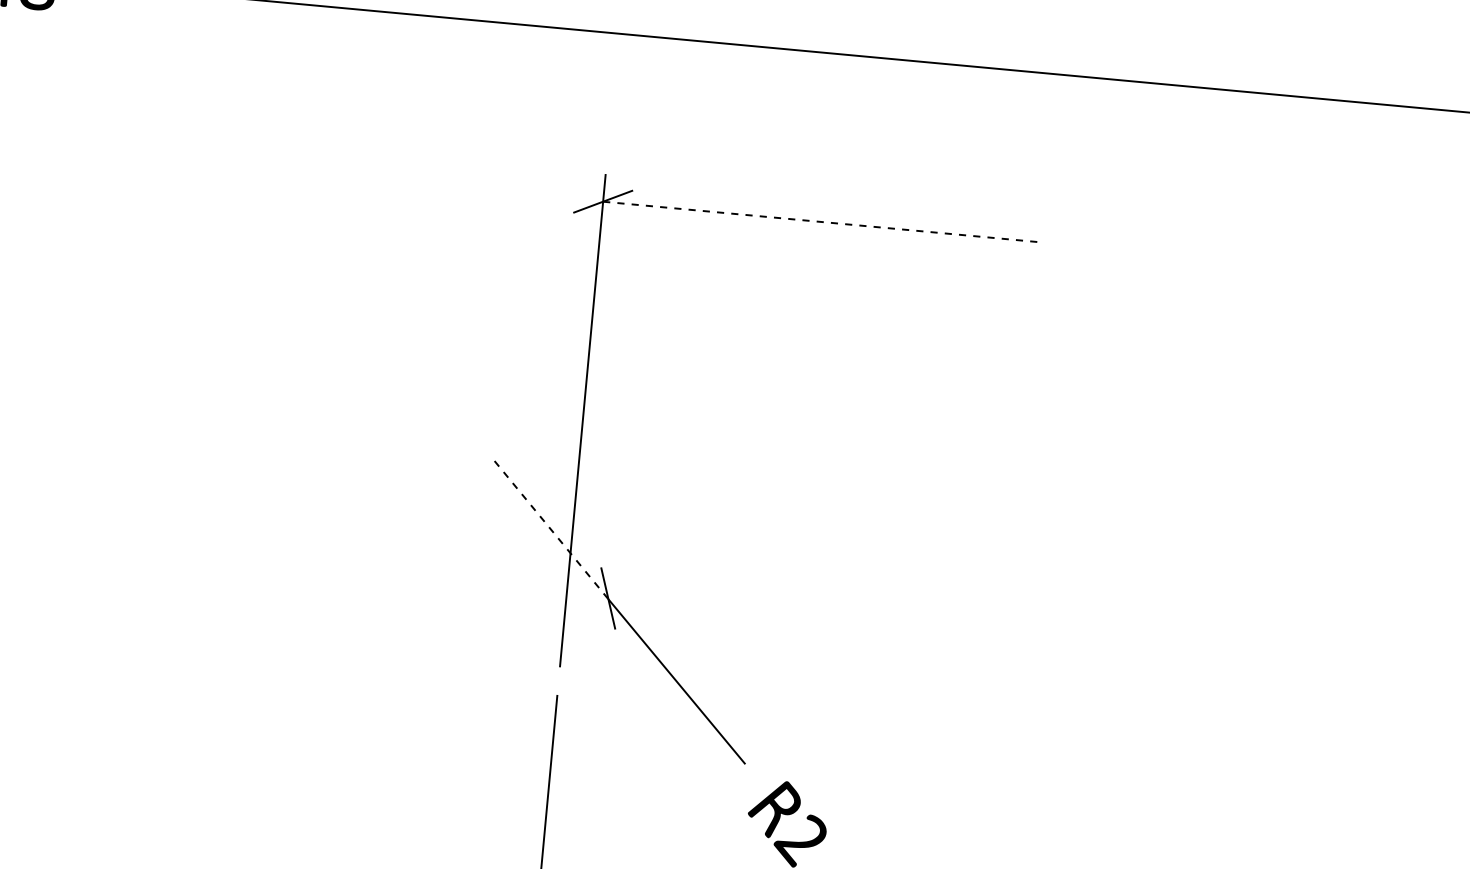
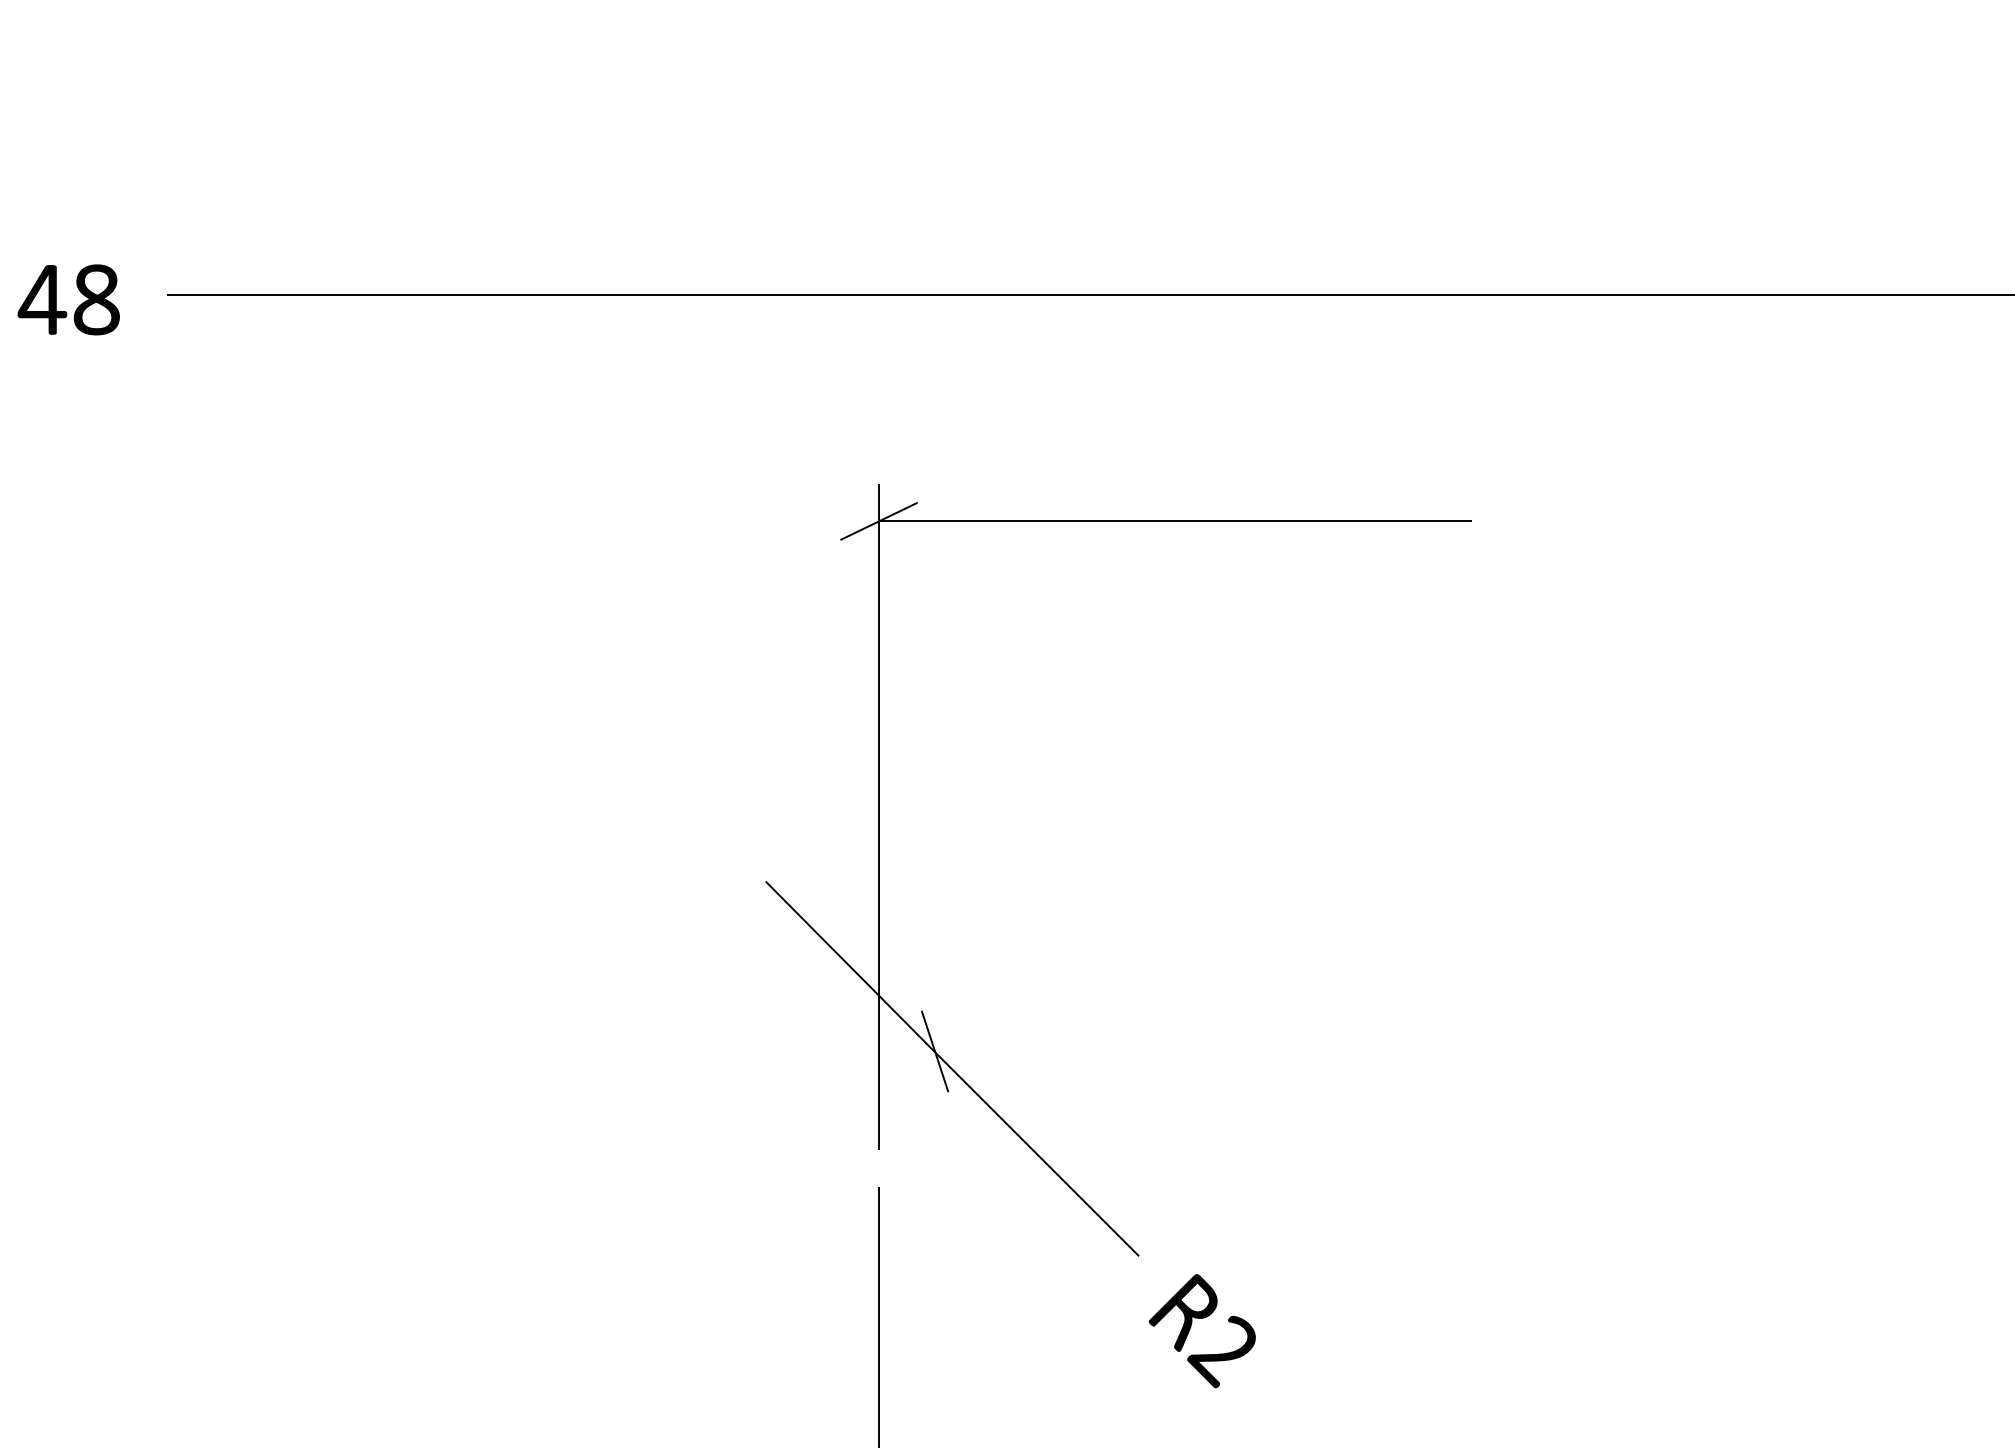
line: (822, 222) -> (1175, 521), dashed -> solid
line: (551, 529) -> (850, 966), dashed -> solid

